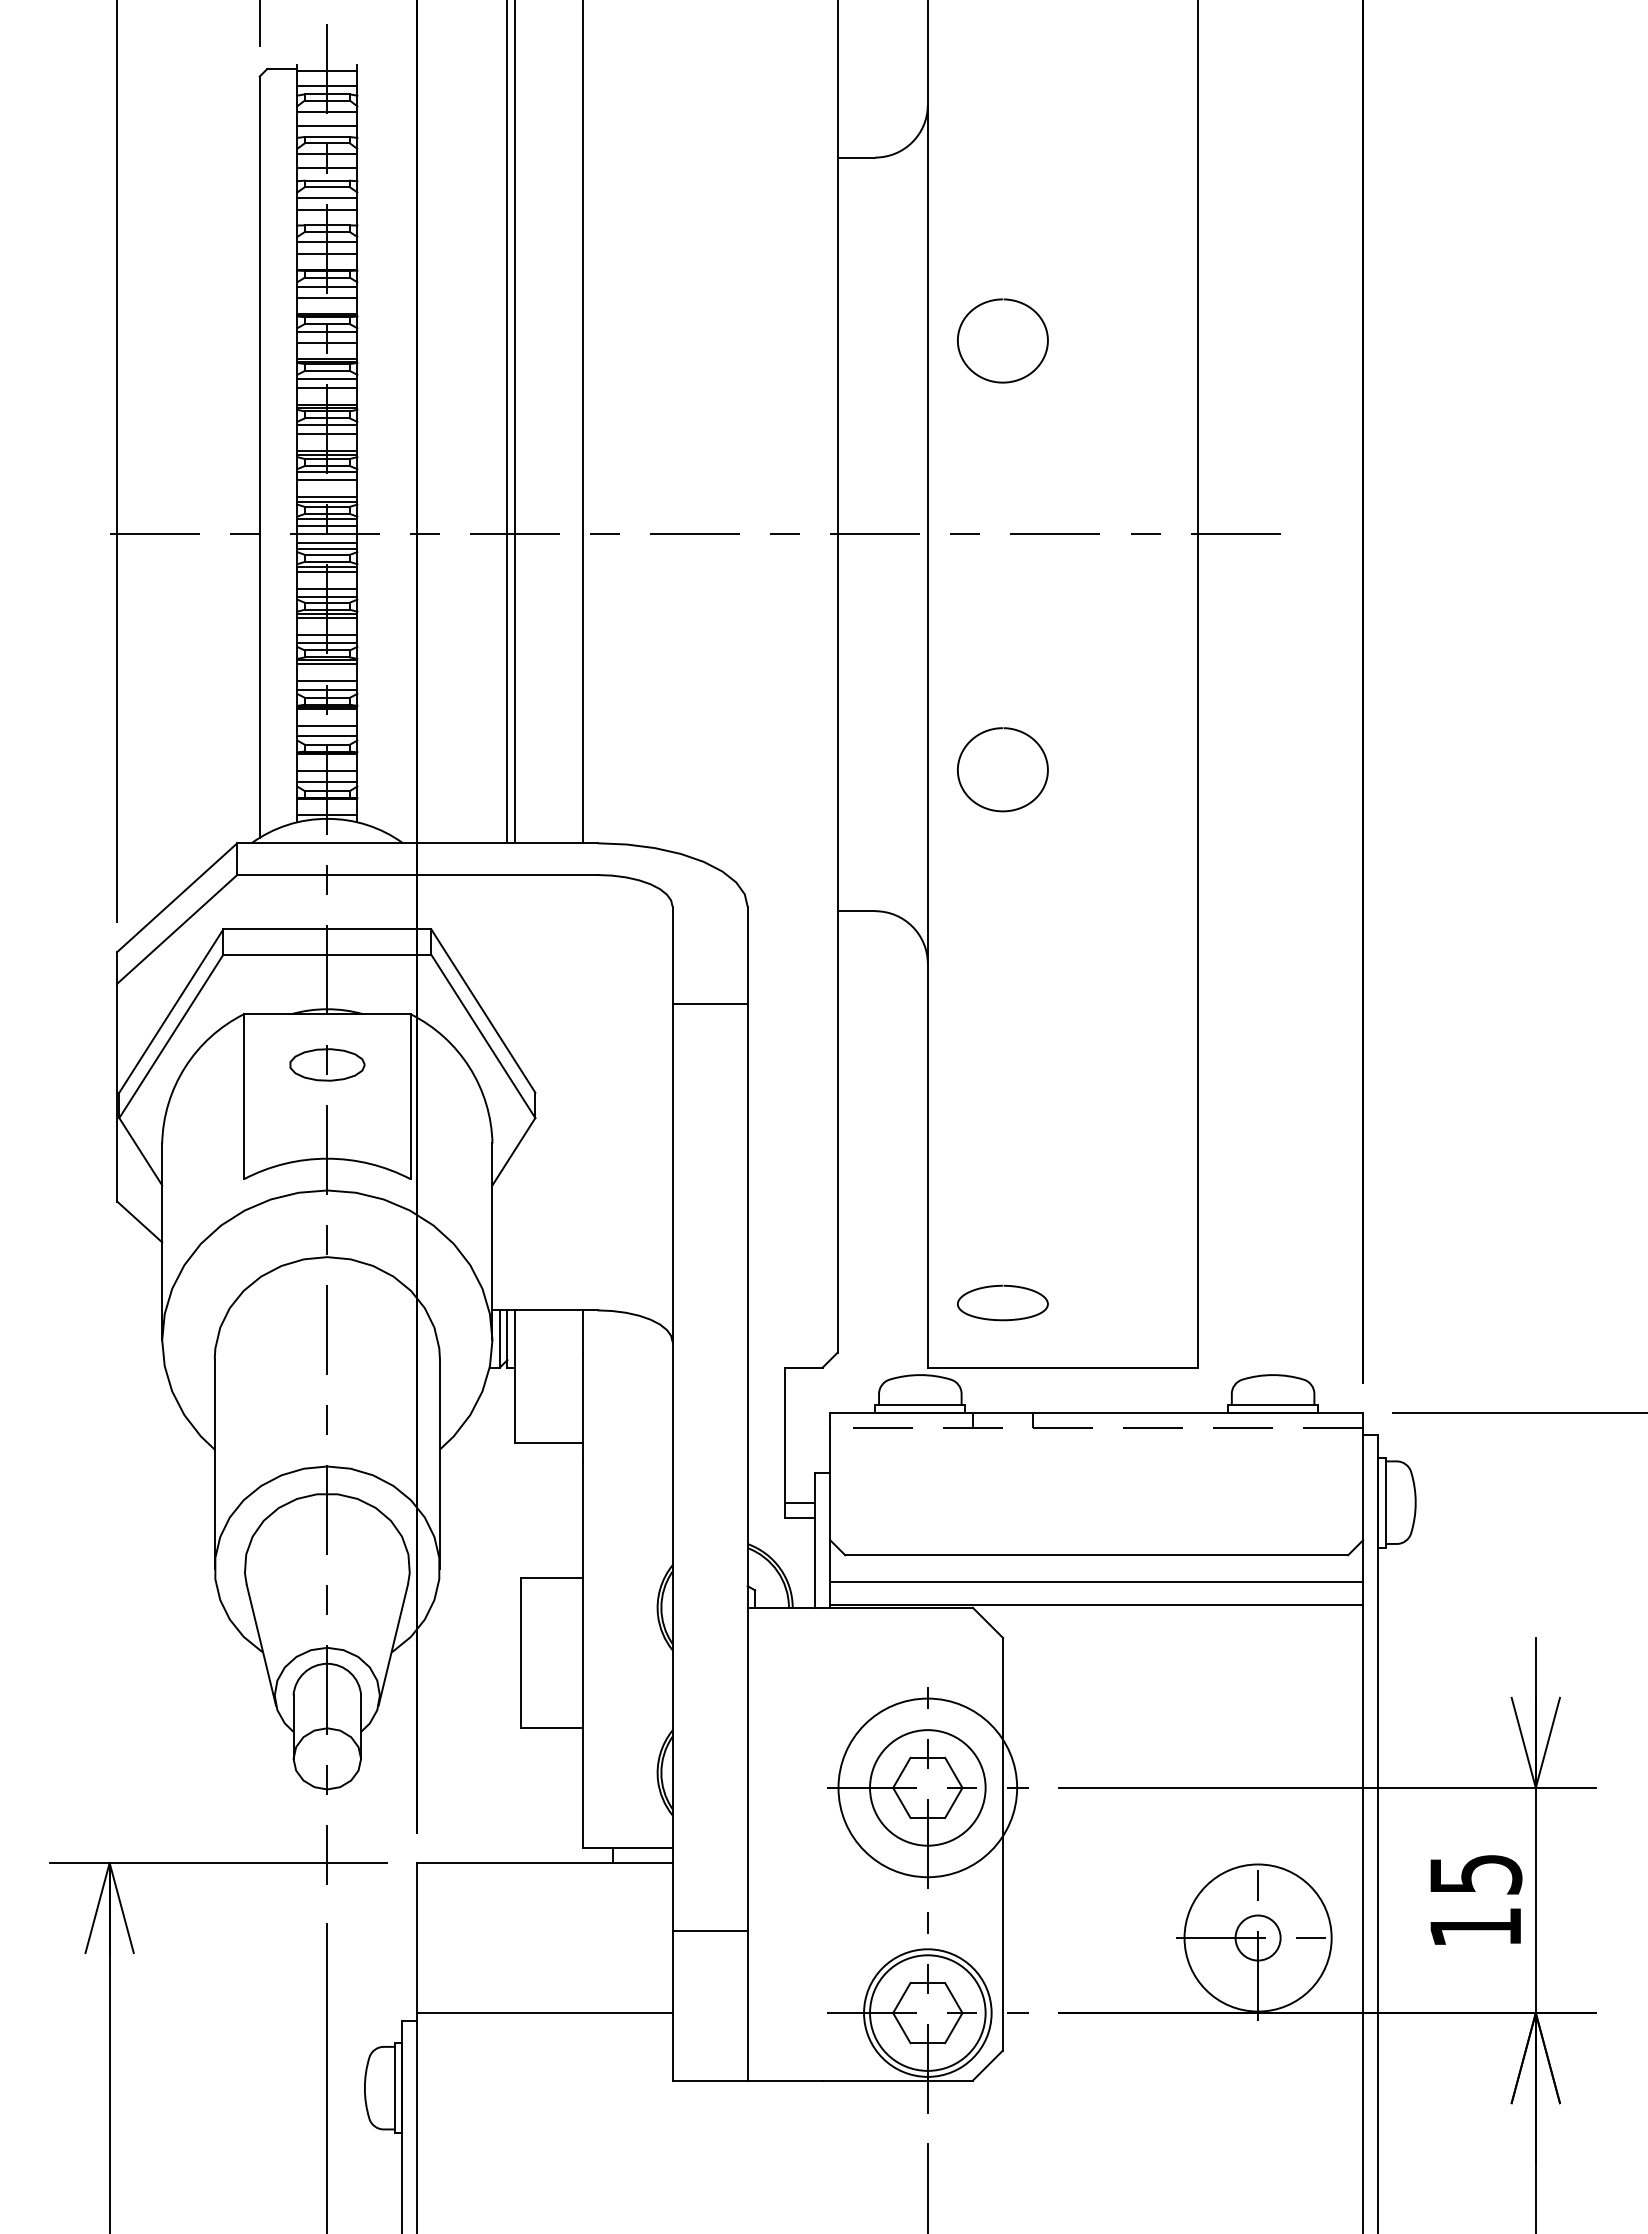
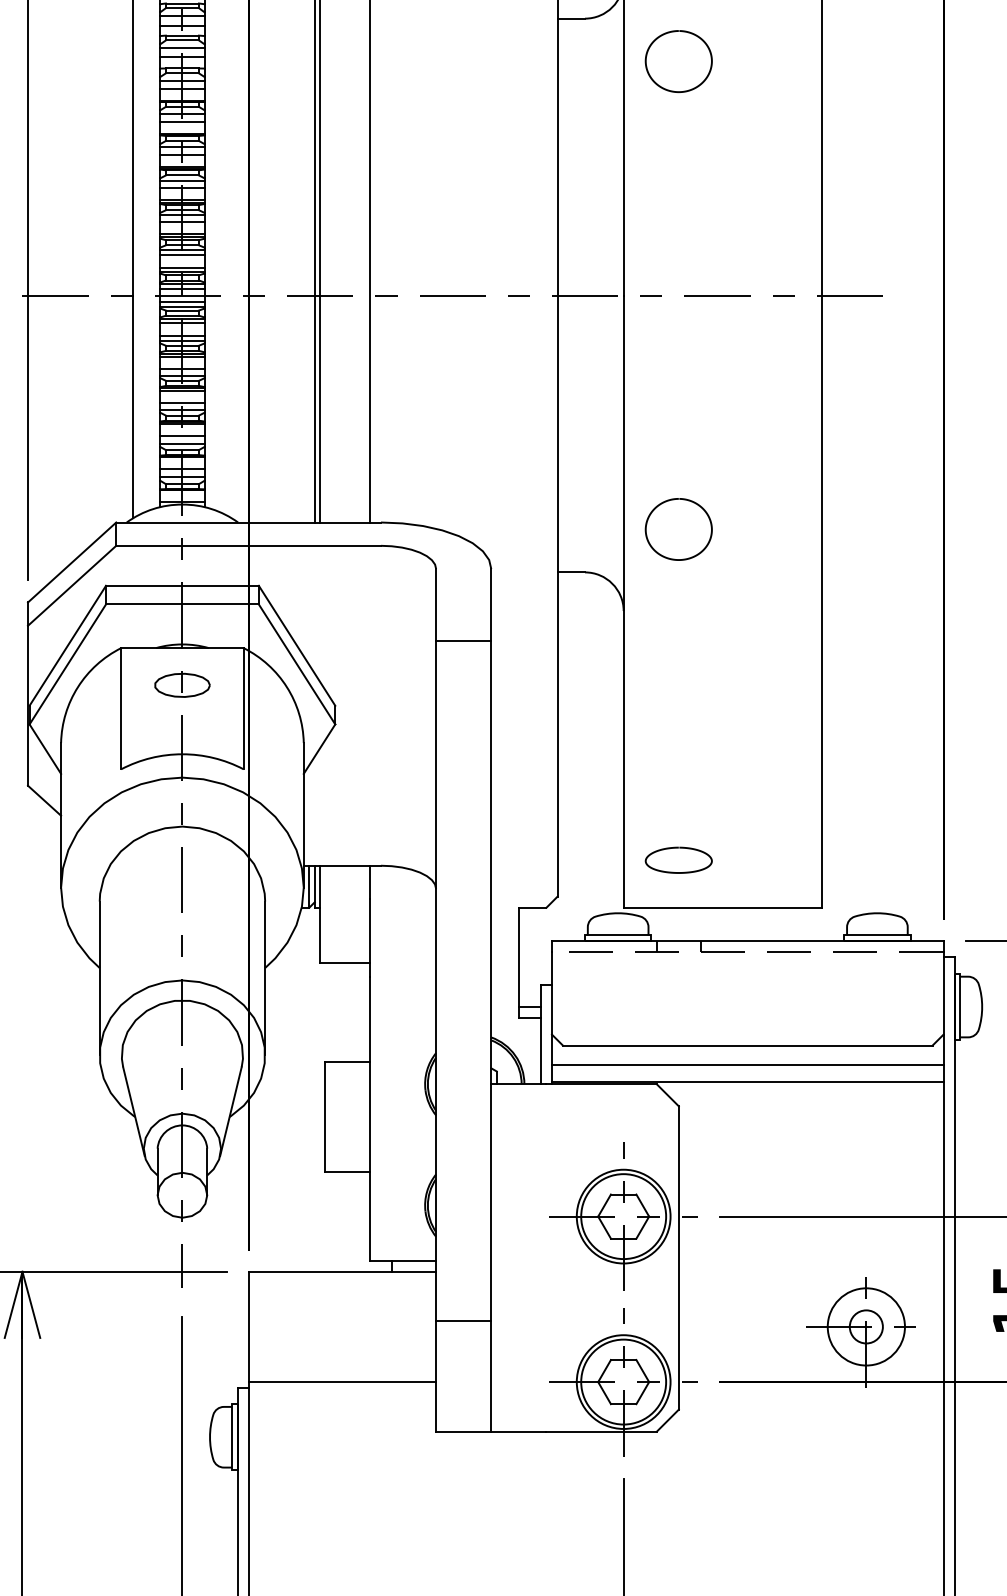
curve: (1002, 300) -> (678, 31), moved
curve: (1001, 729) -> (677, 499), moved
circle: (927, 1787) -> (623, 1216), size x0.71
circle: (1257, 1937) -> (865, 1326), size x0.71

